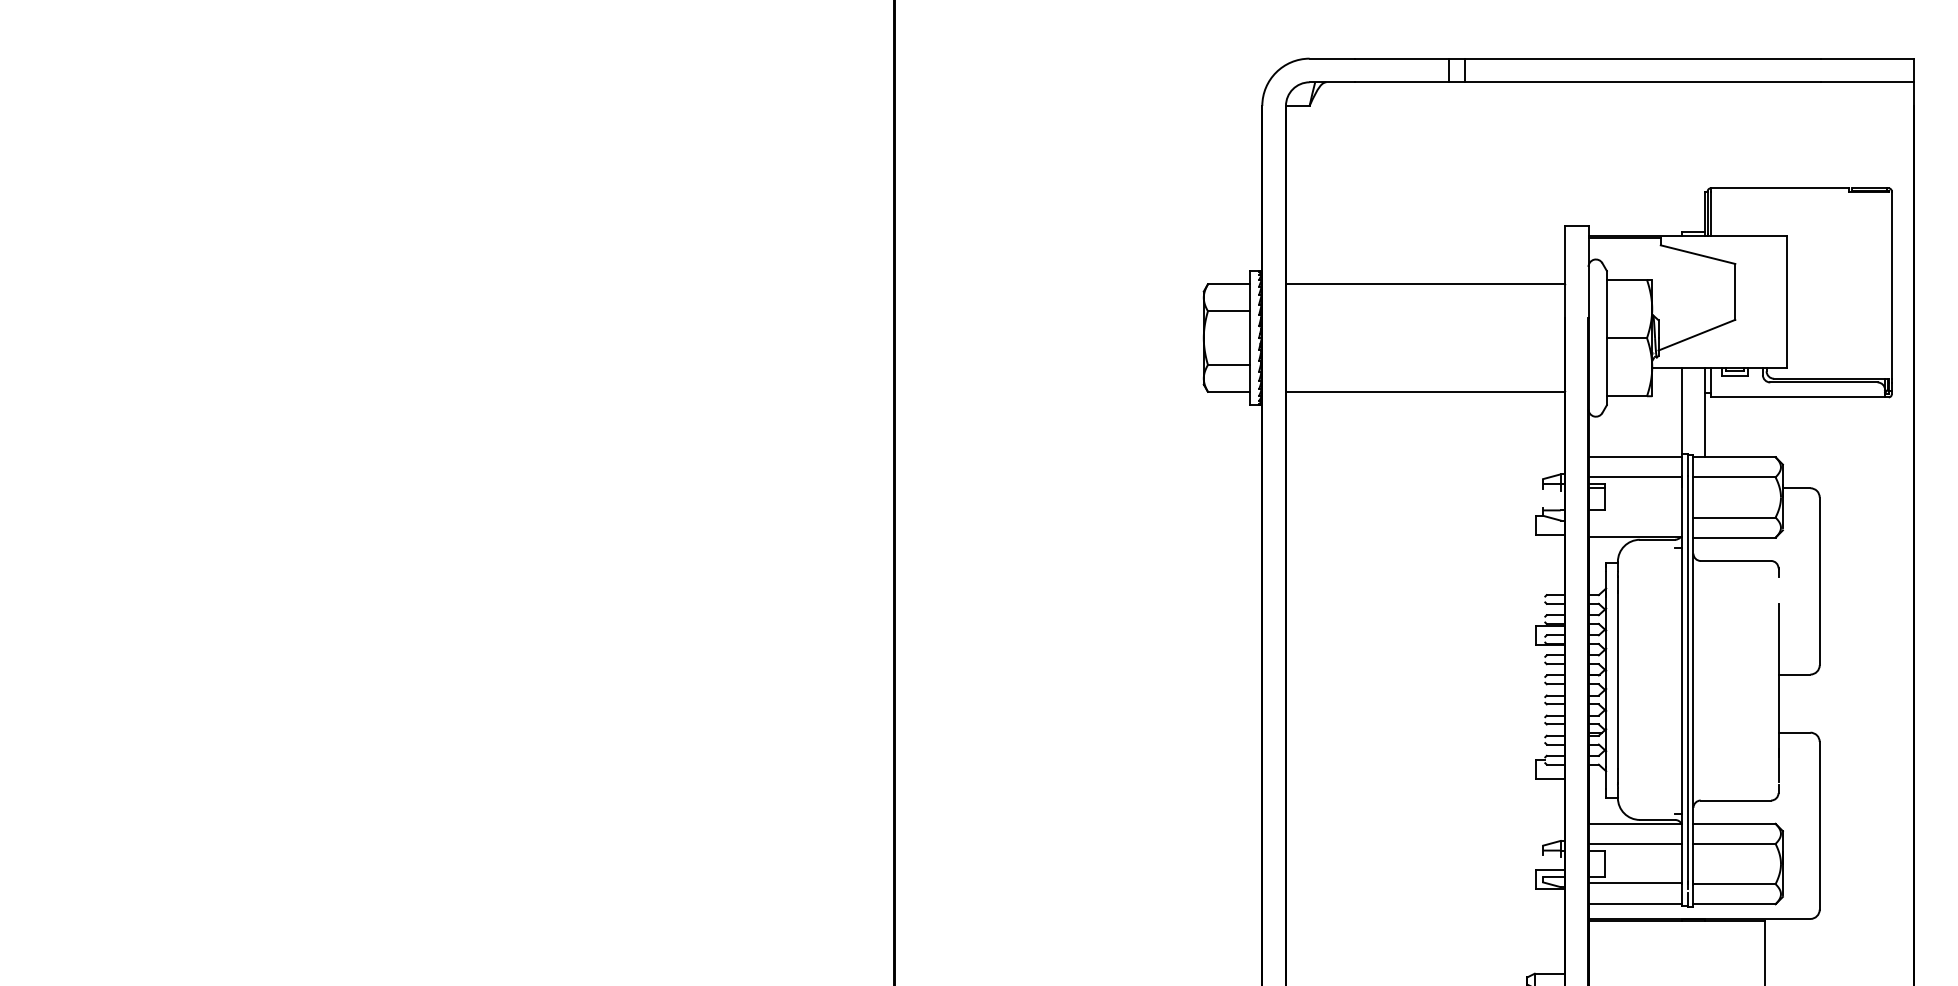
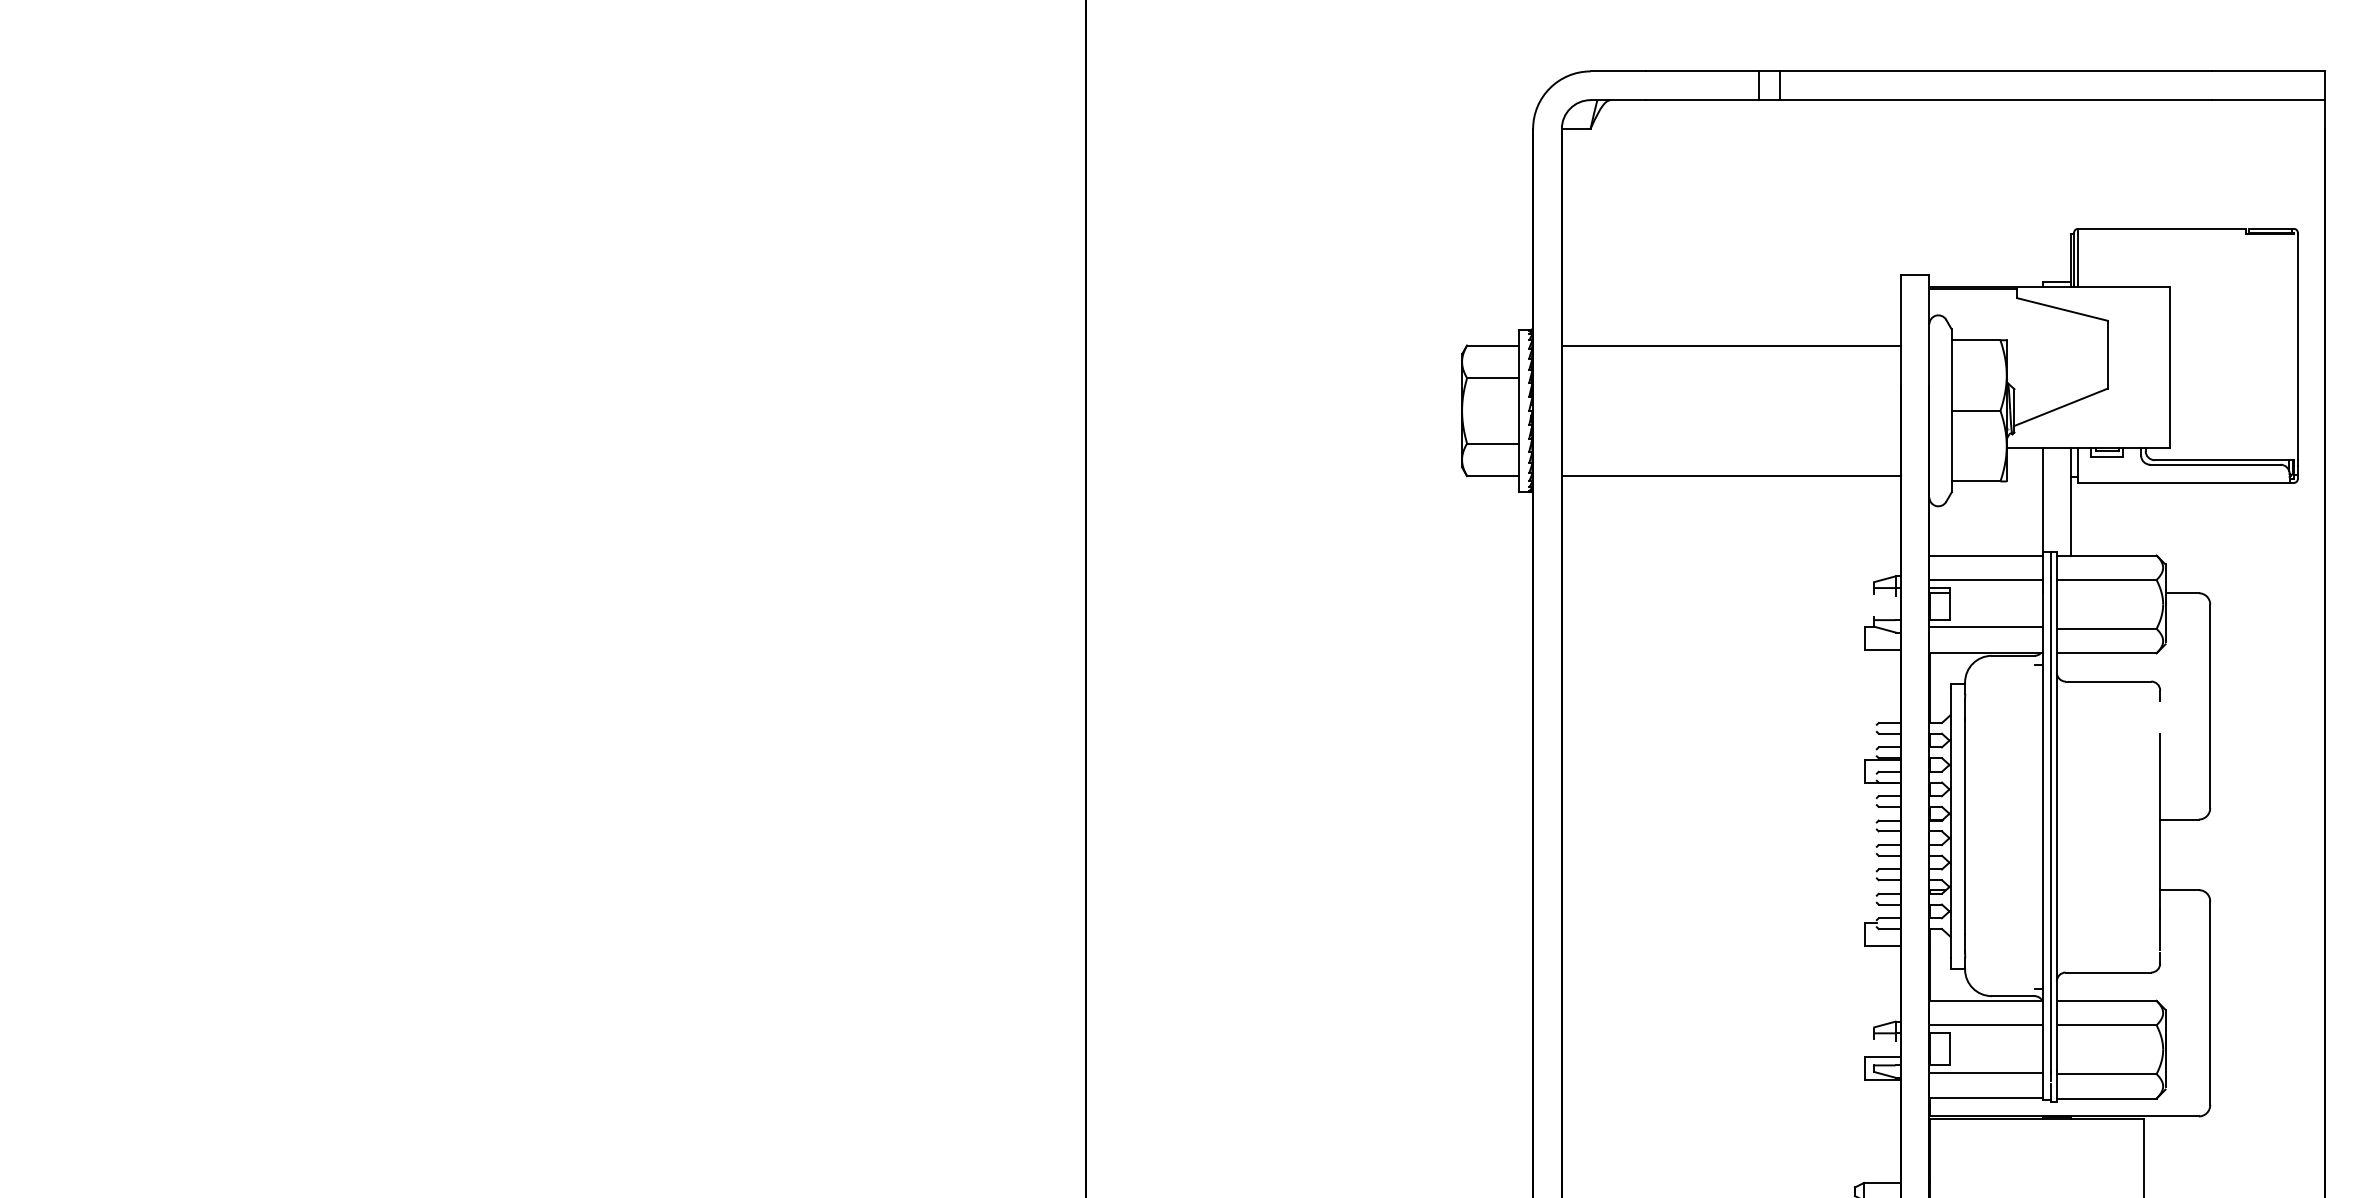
line: (1635, 516) -> (1986, 627), added

